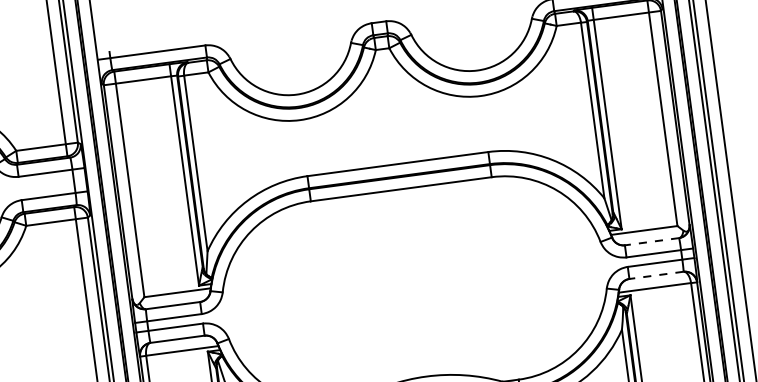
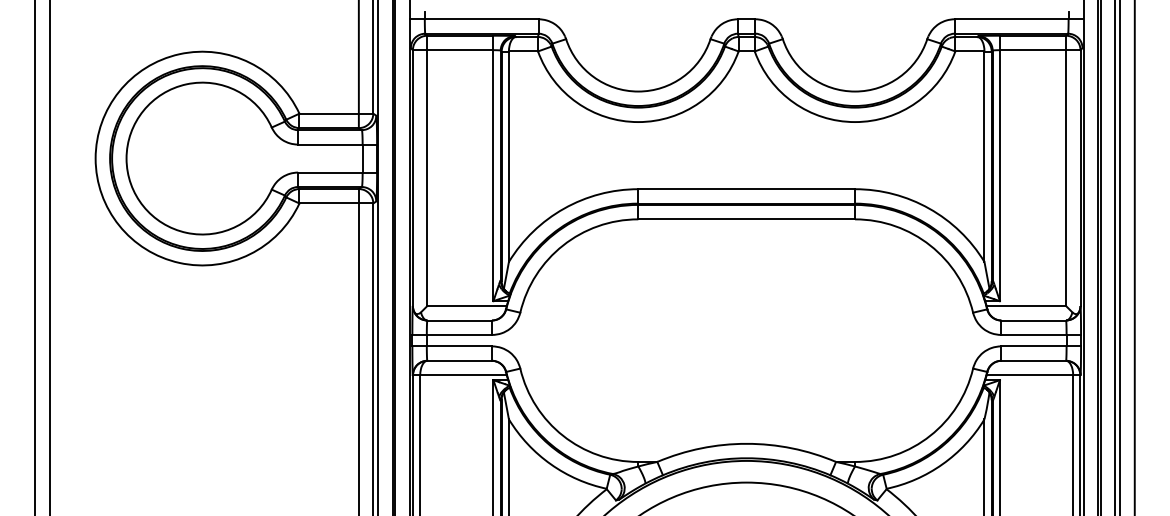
line: (651, 241) -> (1033, 320), dashed -> solid
line: (656, 275) -> (1033, 360), dashed -> solid

